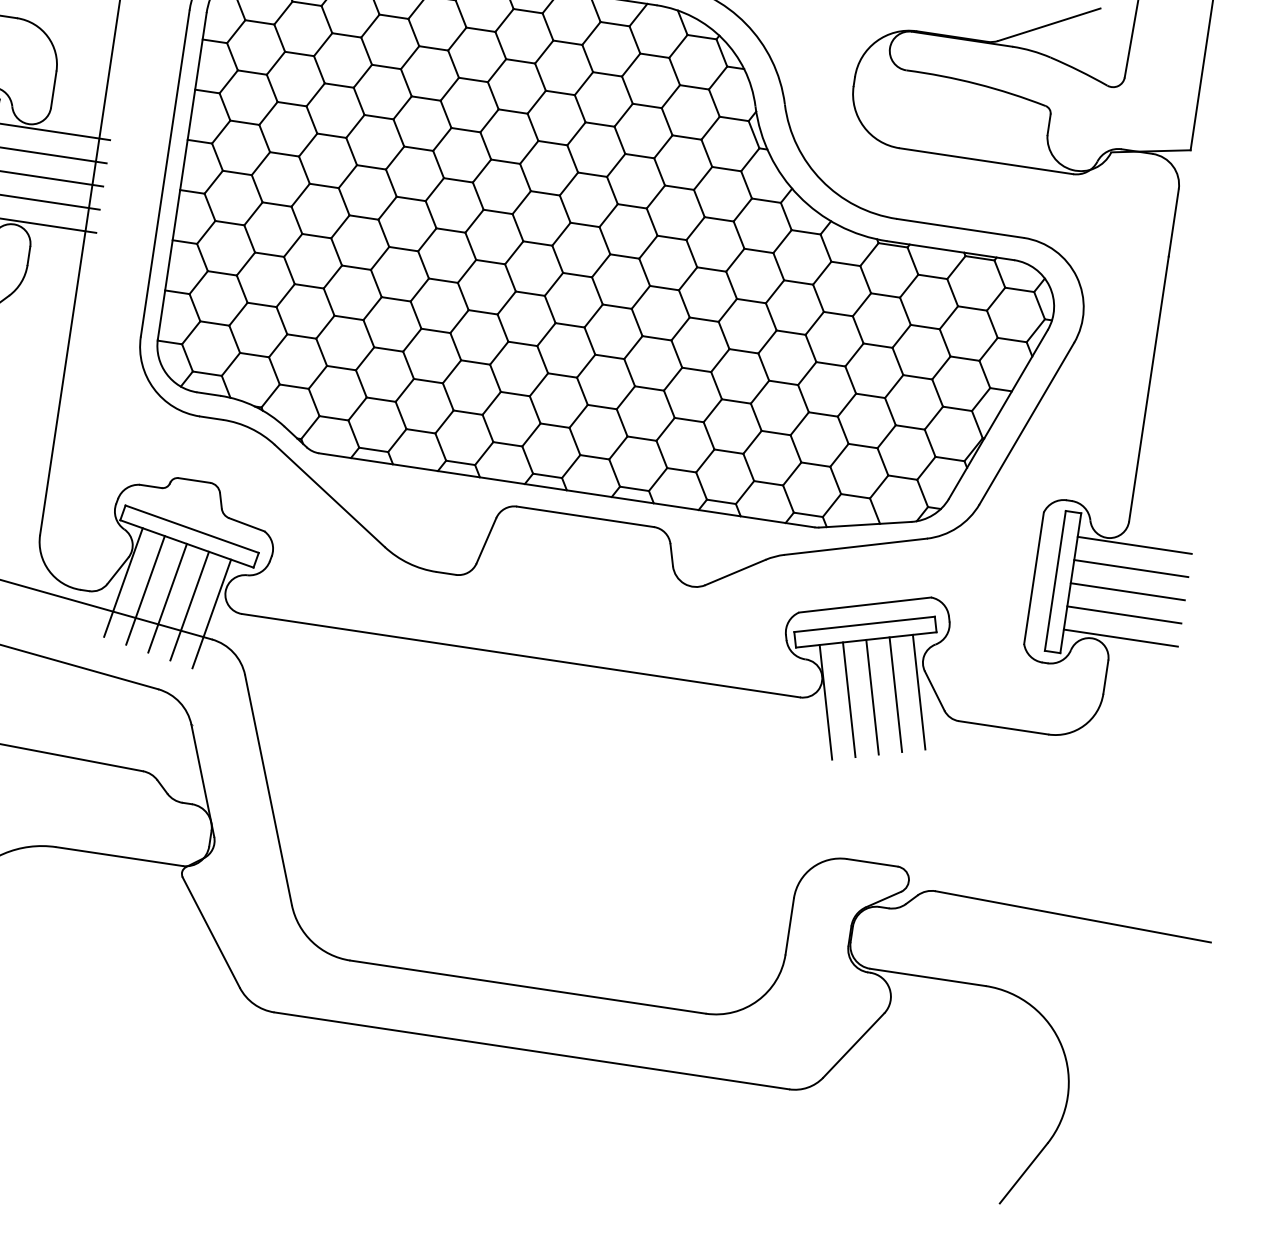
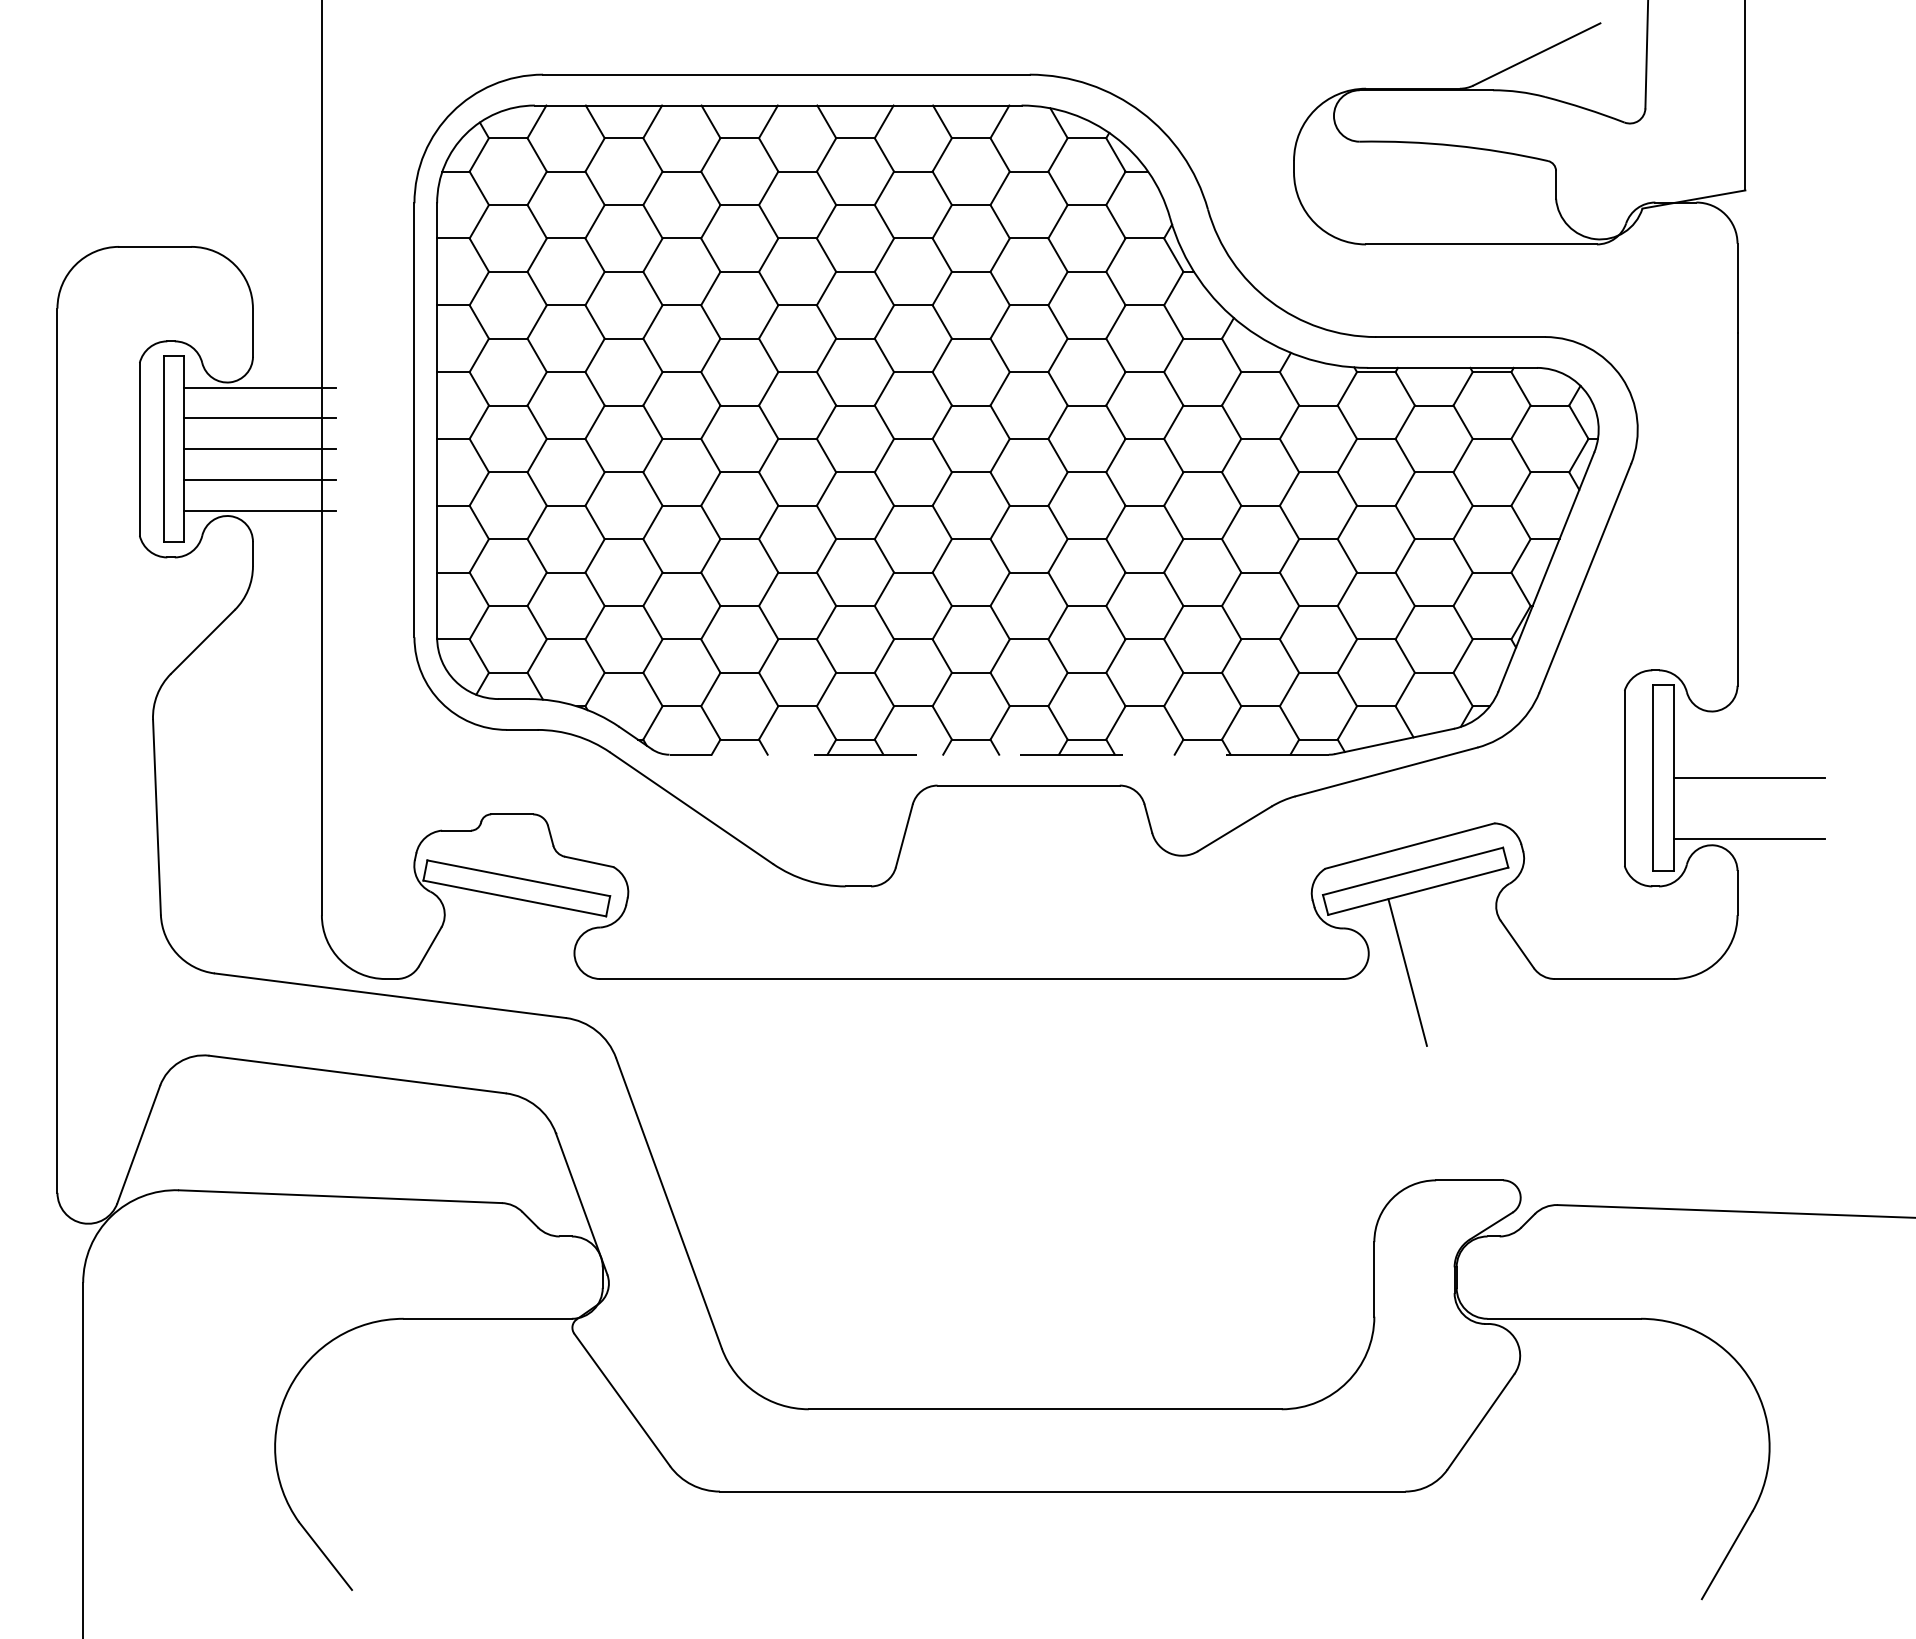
line: (567, 490) -> (999, 754), solid -> dashed
line: (1134, 545) -> (1749, 715), removed
line: (1131, 568) -> (1749, 746), removed
line: (123, 582) -> (439, 960), removed
line: (145, 589) -> (469, 966), removed
line: (167, 597) -> (499, 972), removed
line: (189, 605) -> (530, 978), removed
line: (211, 613) -> (560, 984), removed
line: (1124, 614) -> (1749, 808), removed
line: (918, 691) -> (1496, 948), removed
line: (895, 694) -> (1467, 956), removed
line: (872, 697) -> (1437, 964), removed
line: (825, 701) -> (1377, 979), removed

